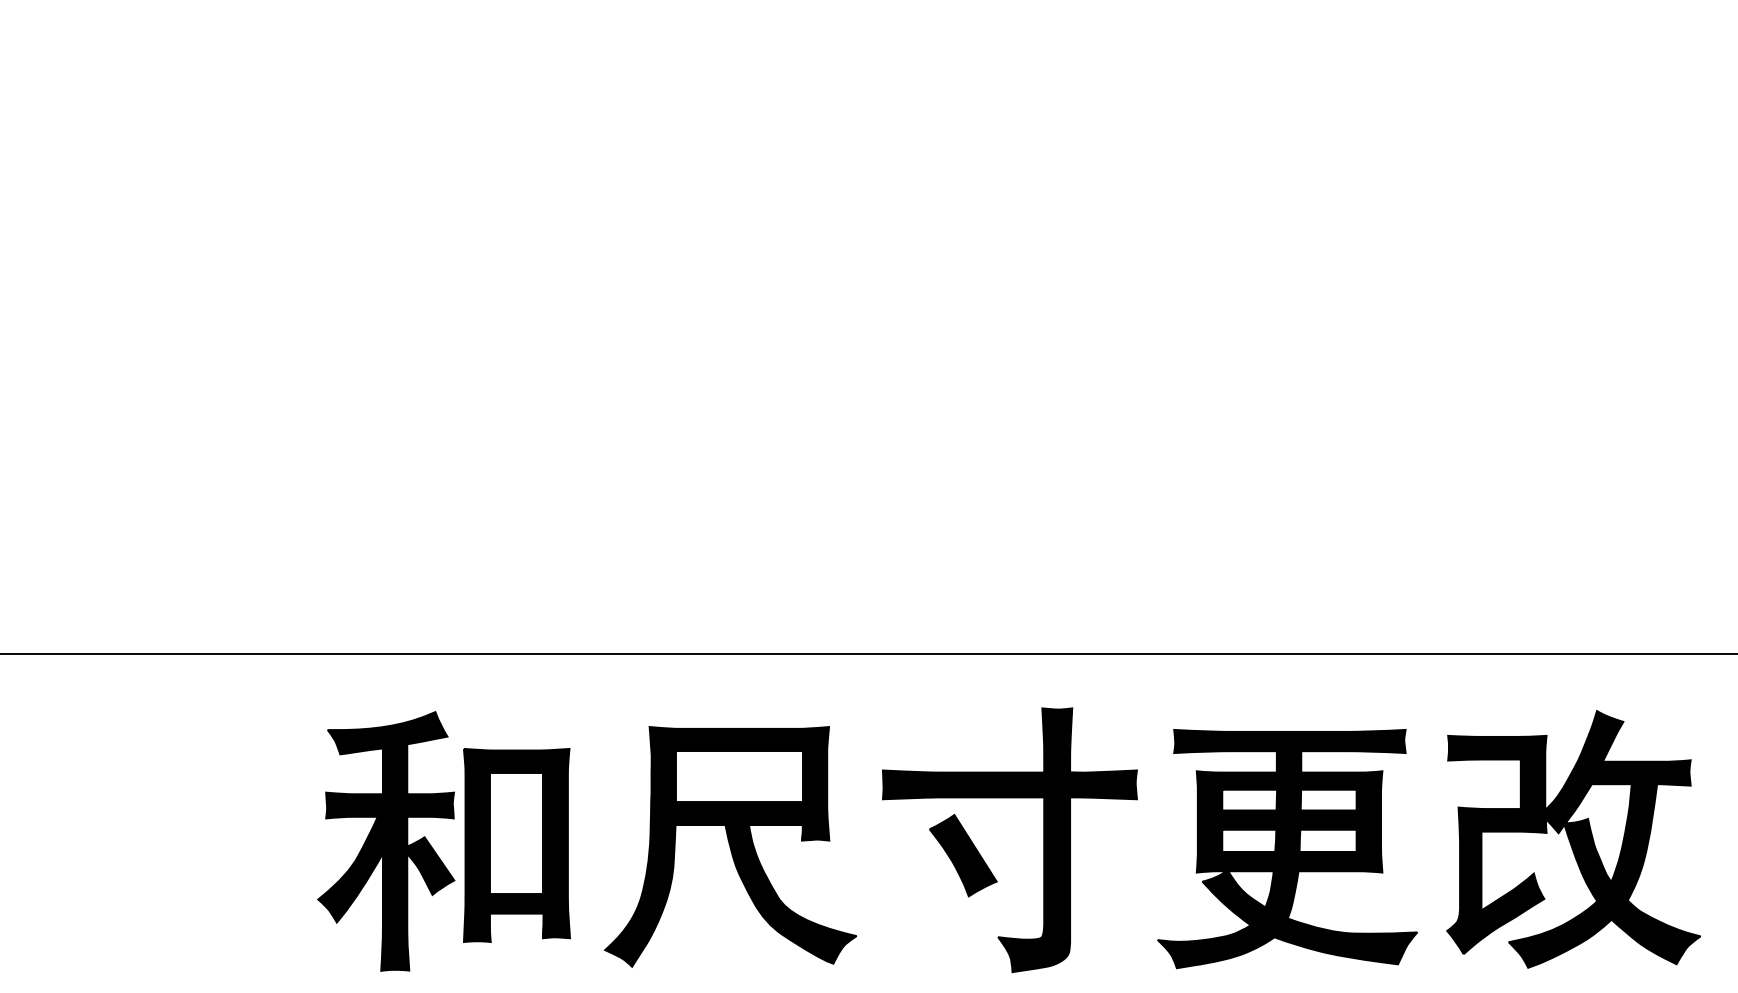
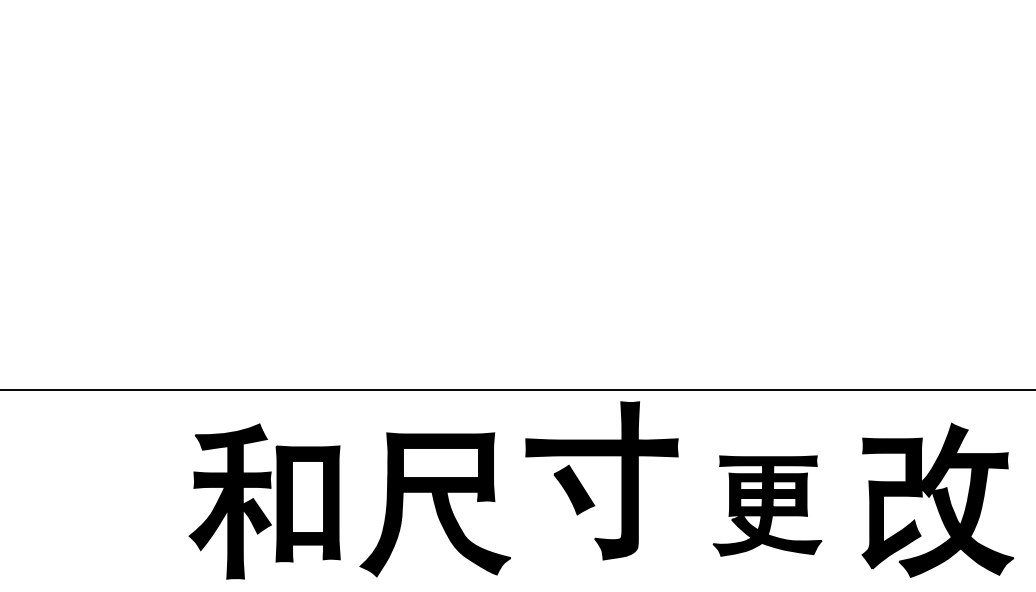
part: (1287, 847) -> (767, 505), size x0.7
part: (983, 858) -> (586, 491), moved

